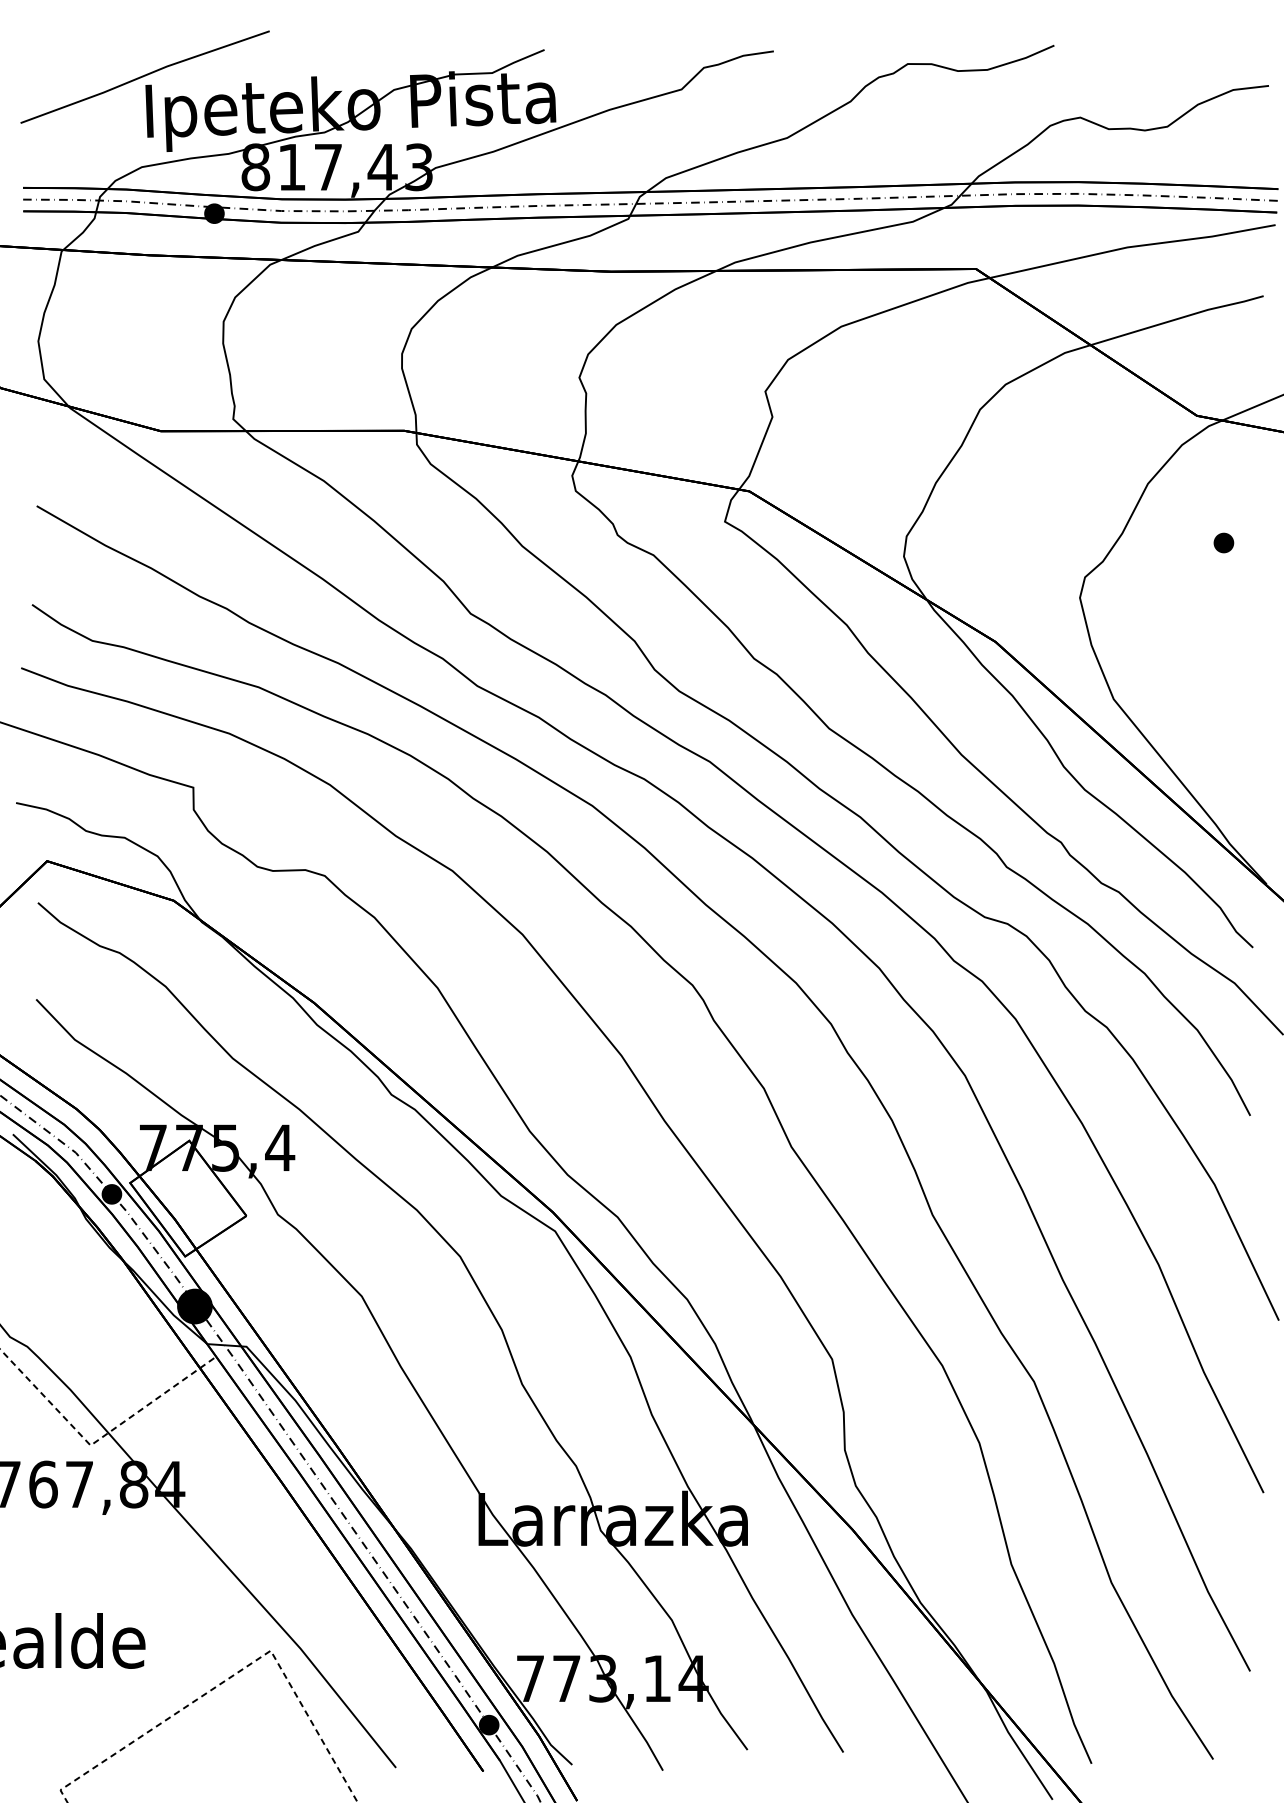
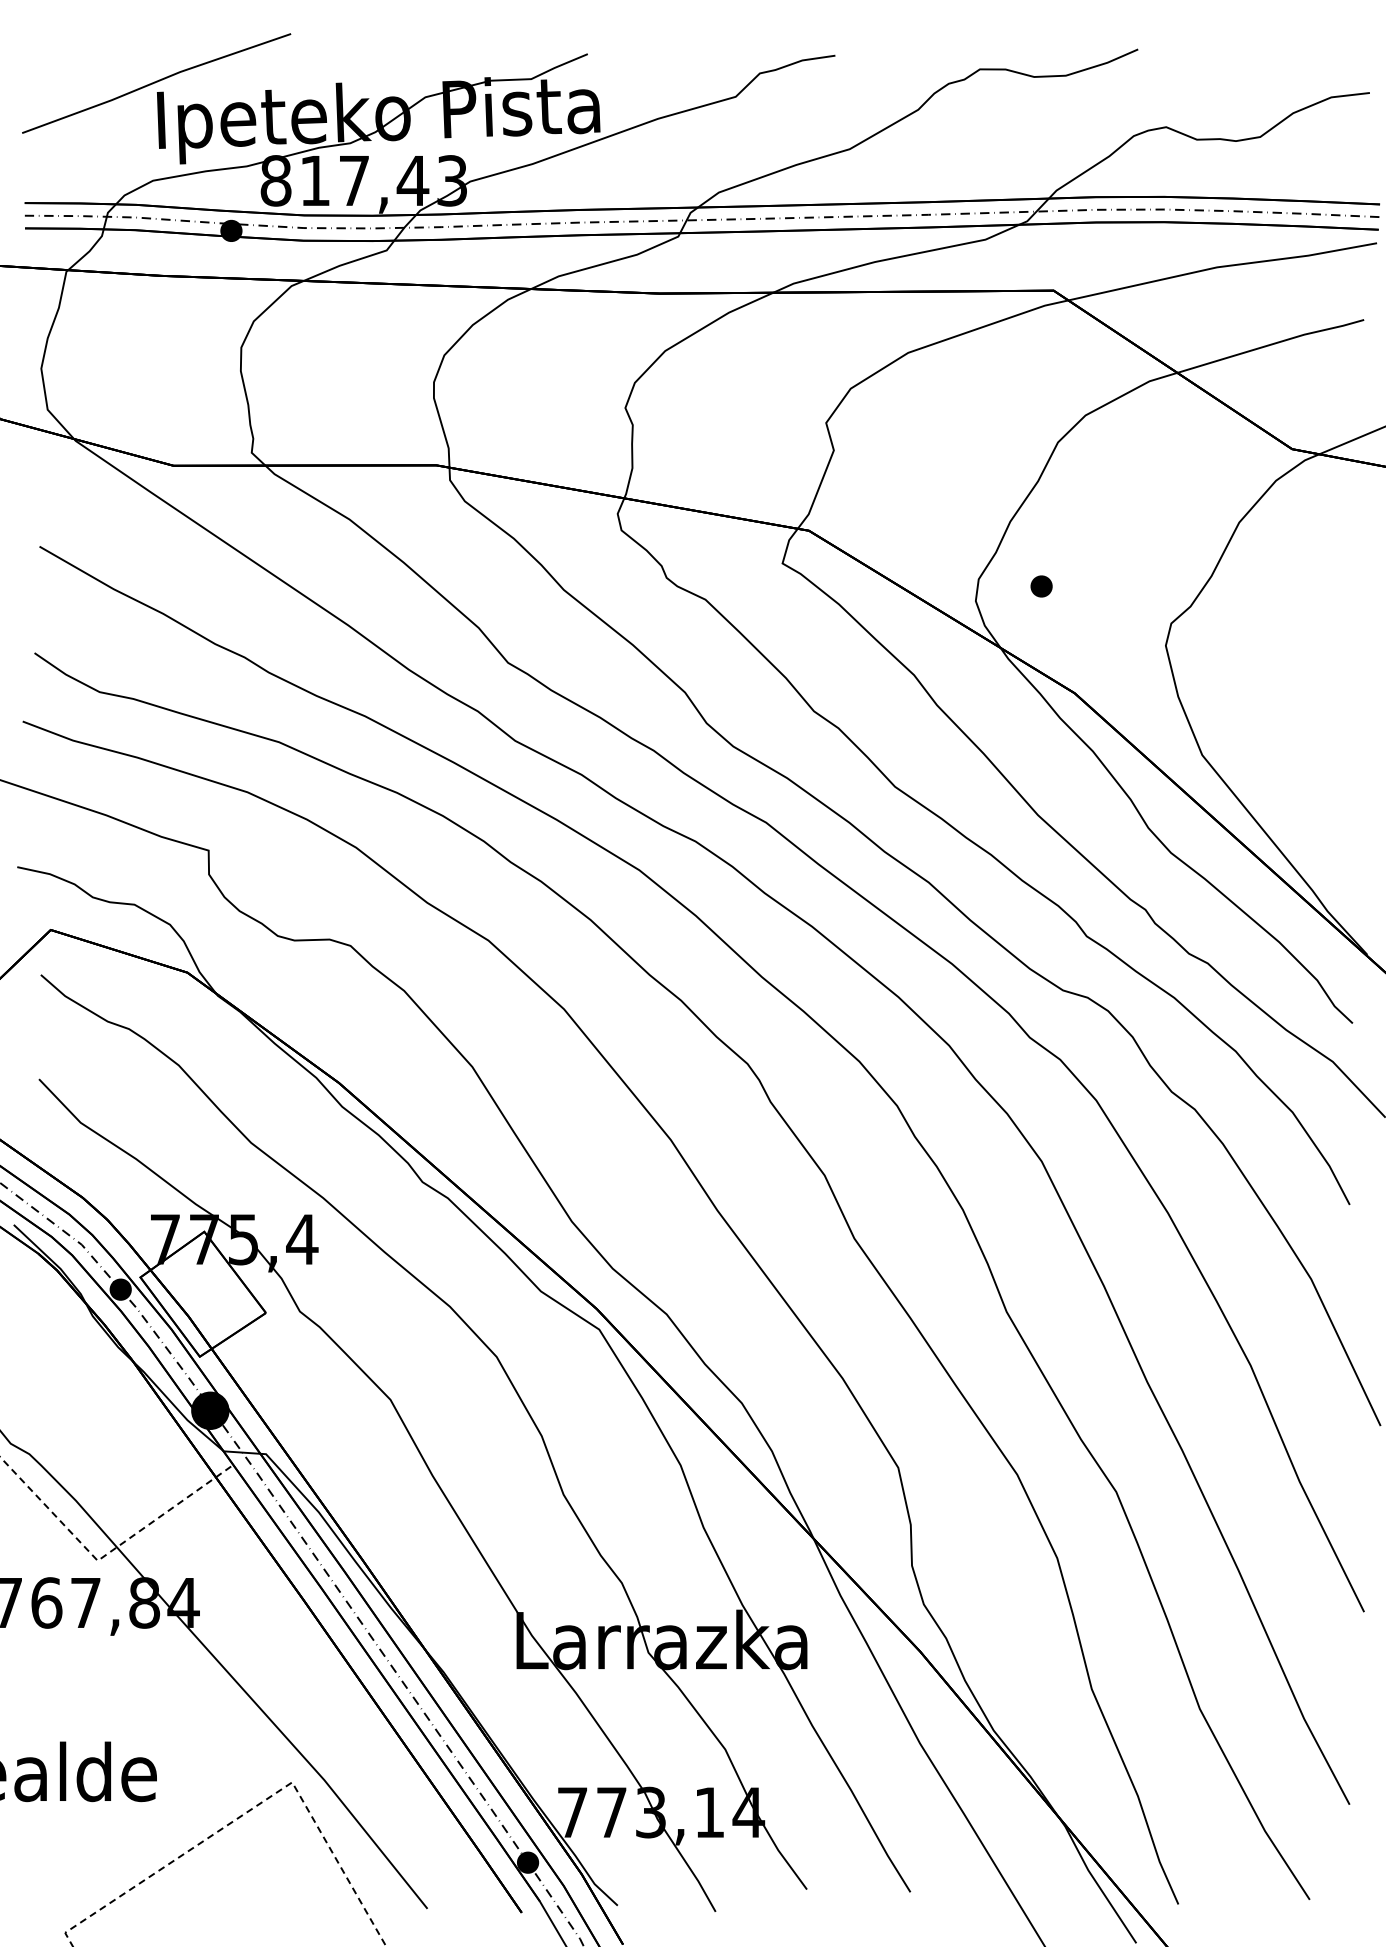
part: (1223, 542) -> (1041, 585), moved

